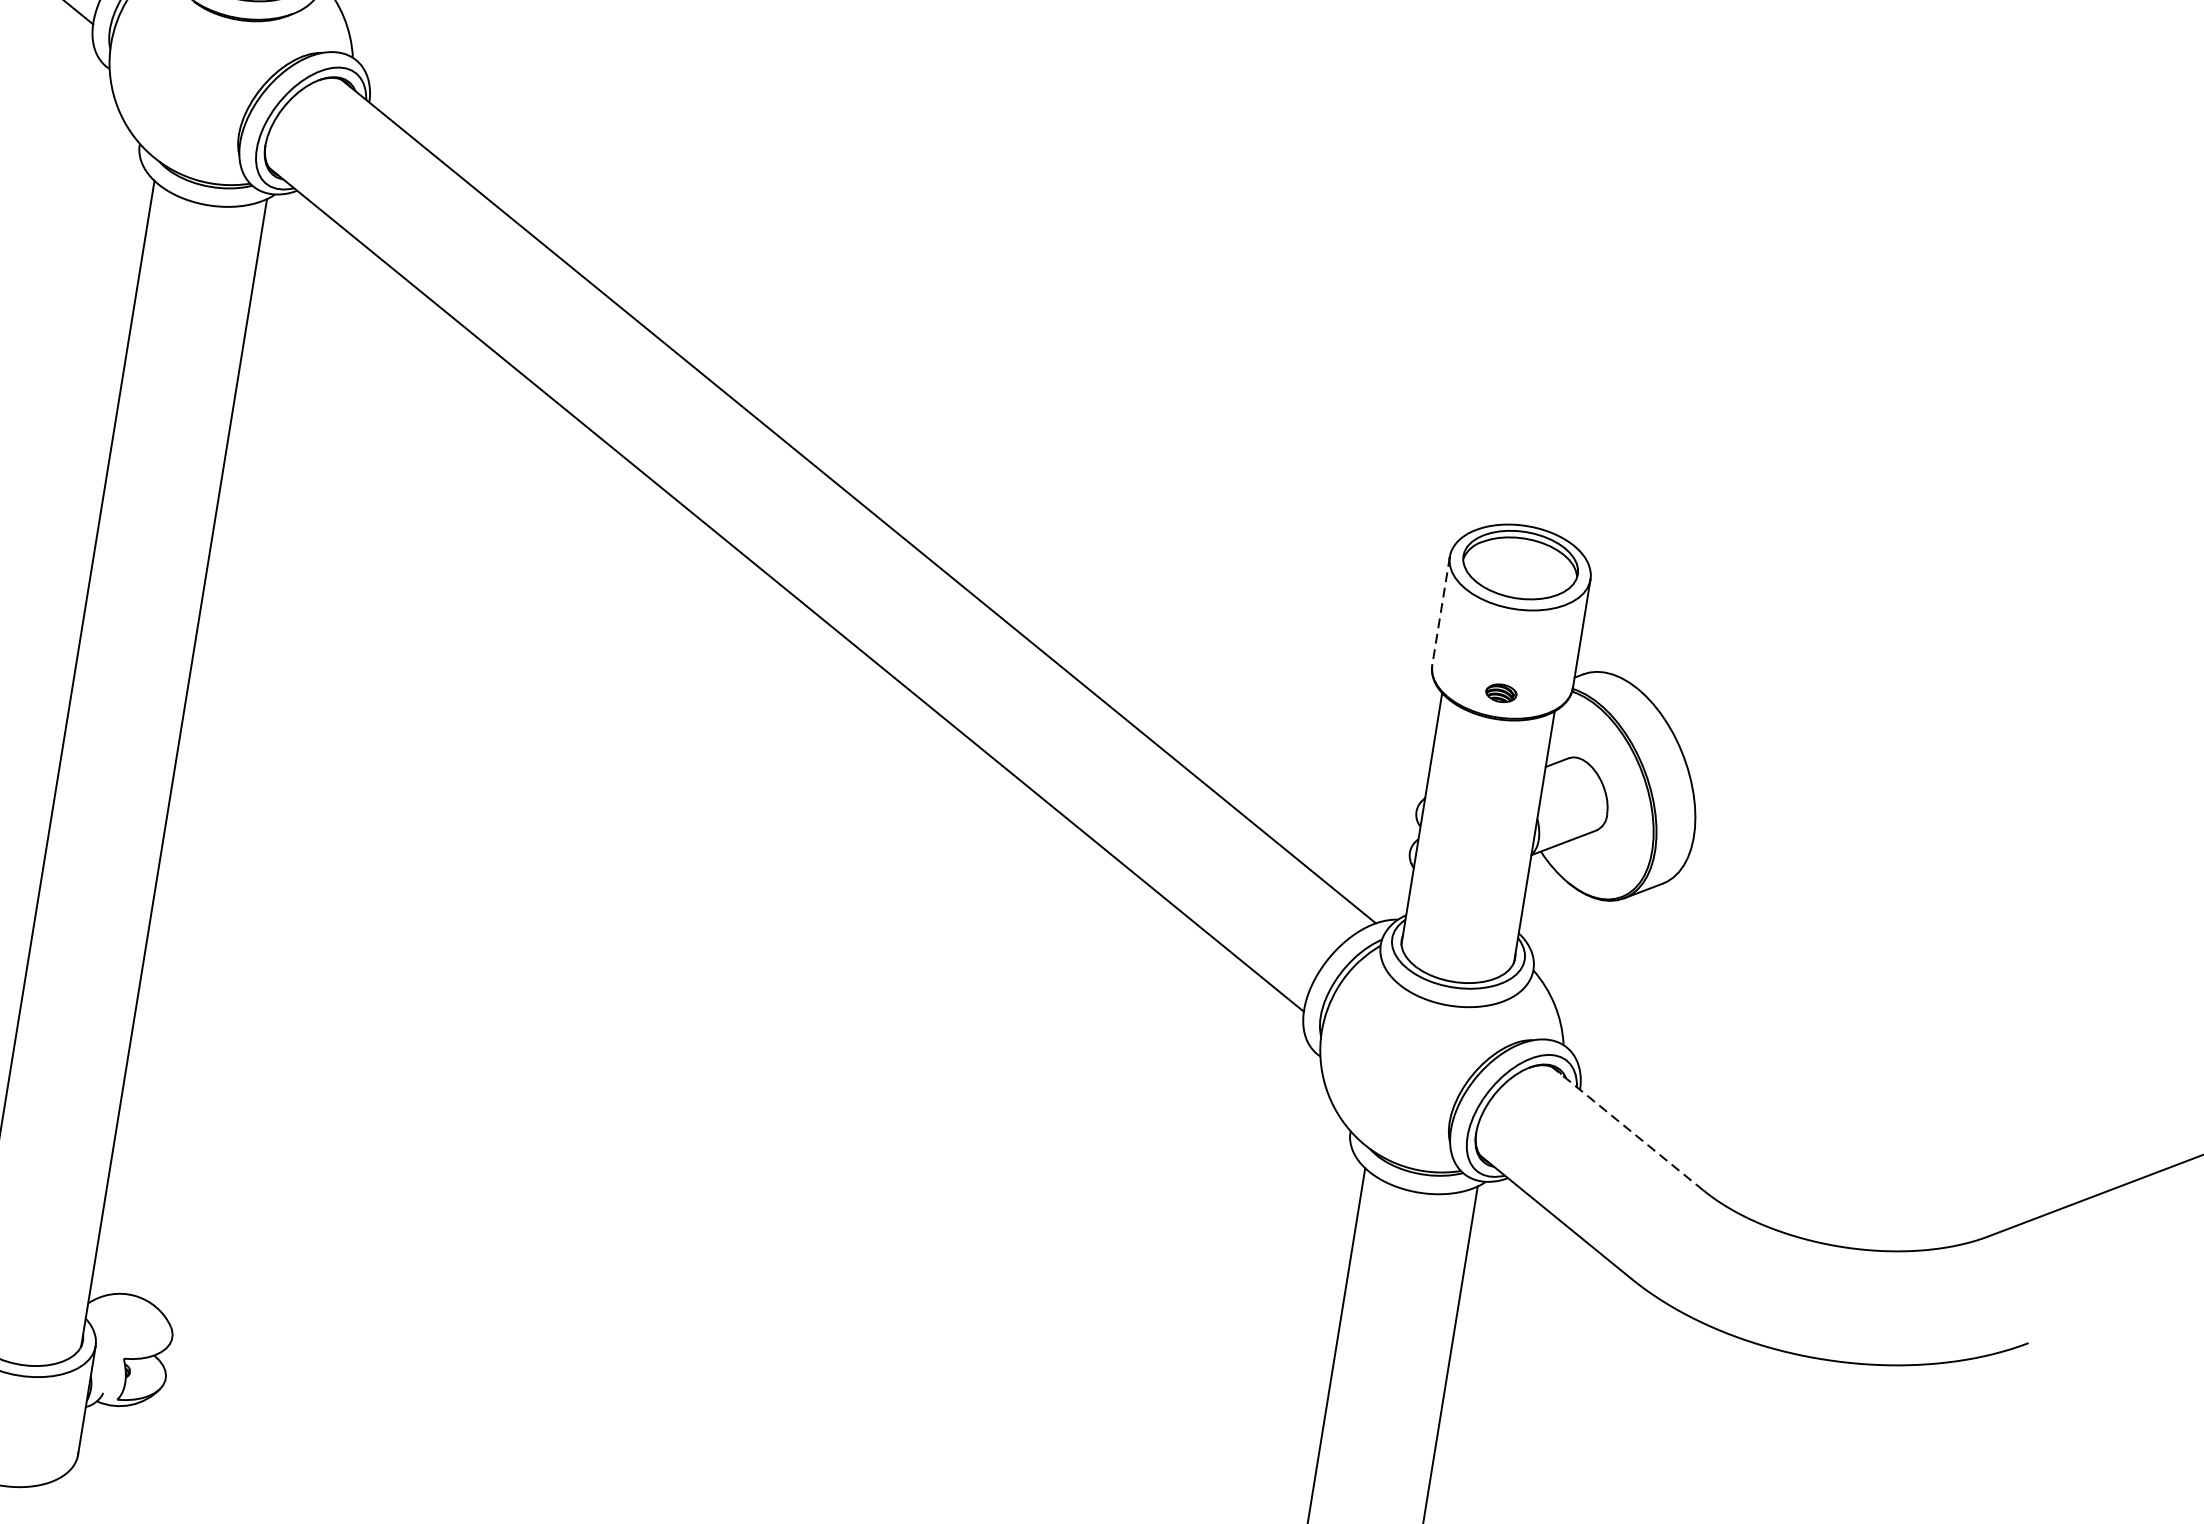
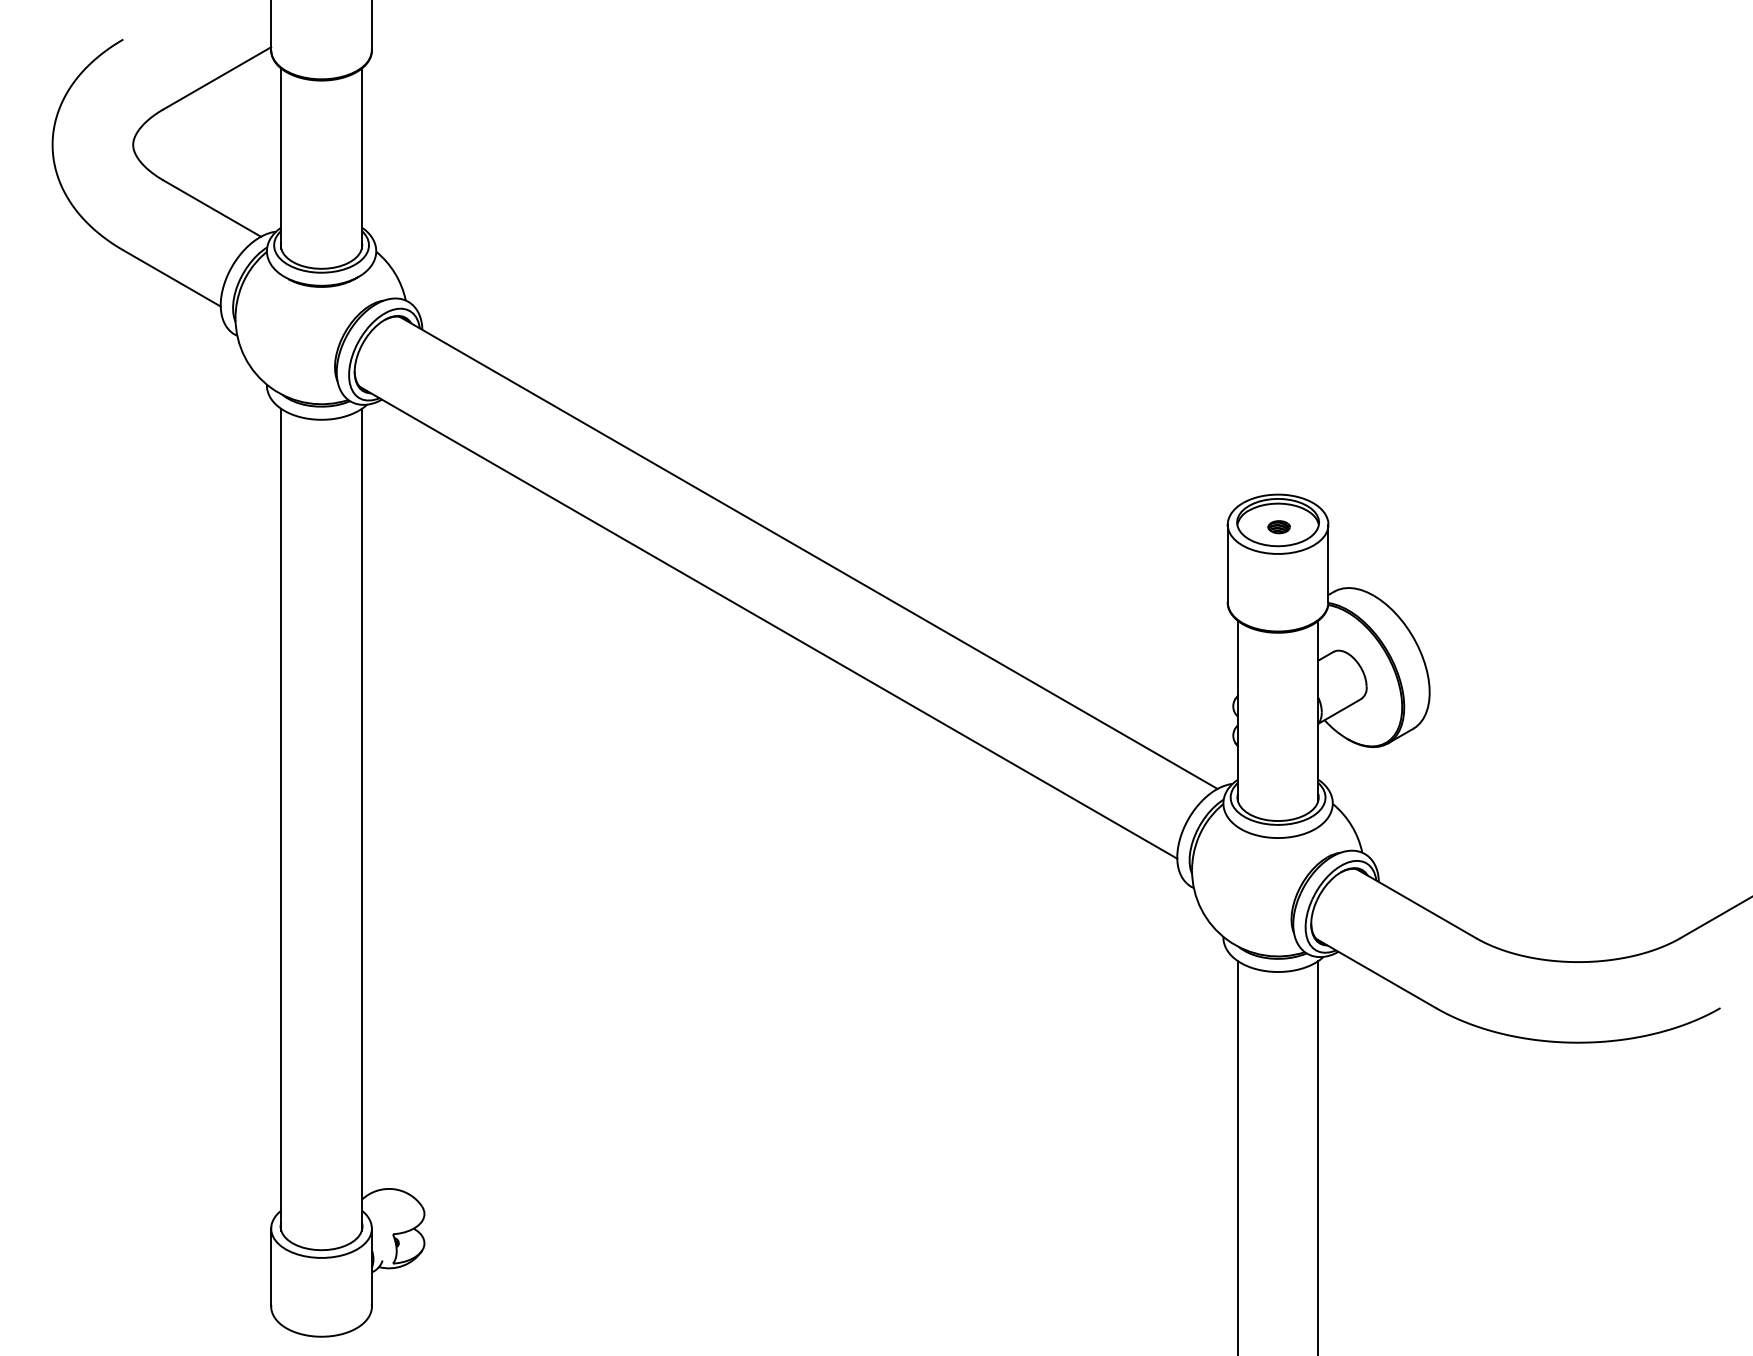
line: (1440, 610) -> (1227, 563), dashed -> solid
part: (1500, 693) -> (1278, 527), moved
line: (1626, 1128) -> (1415, 903), dashed -> solid

